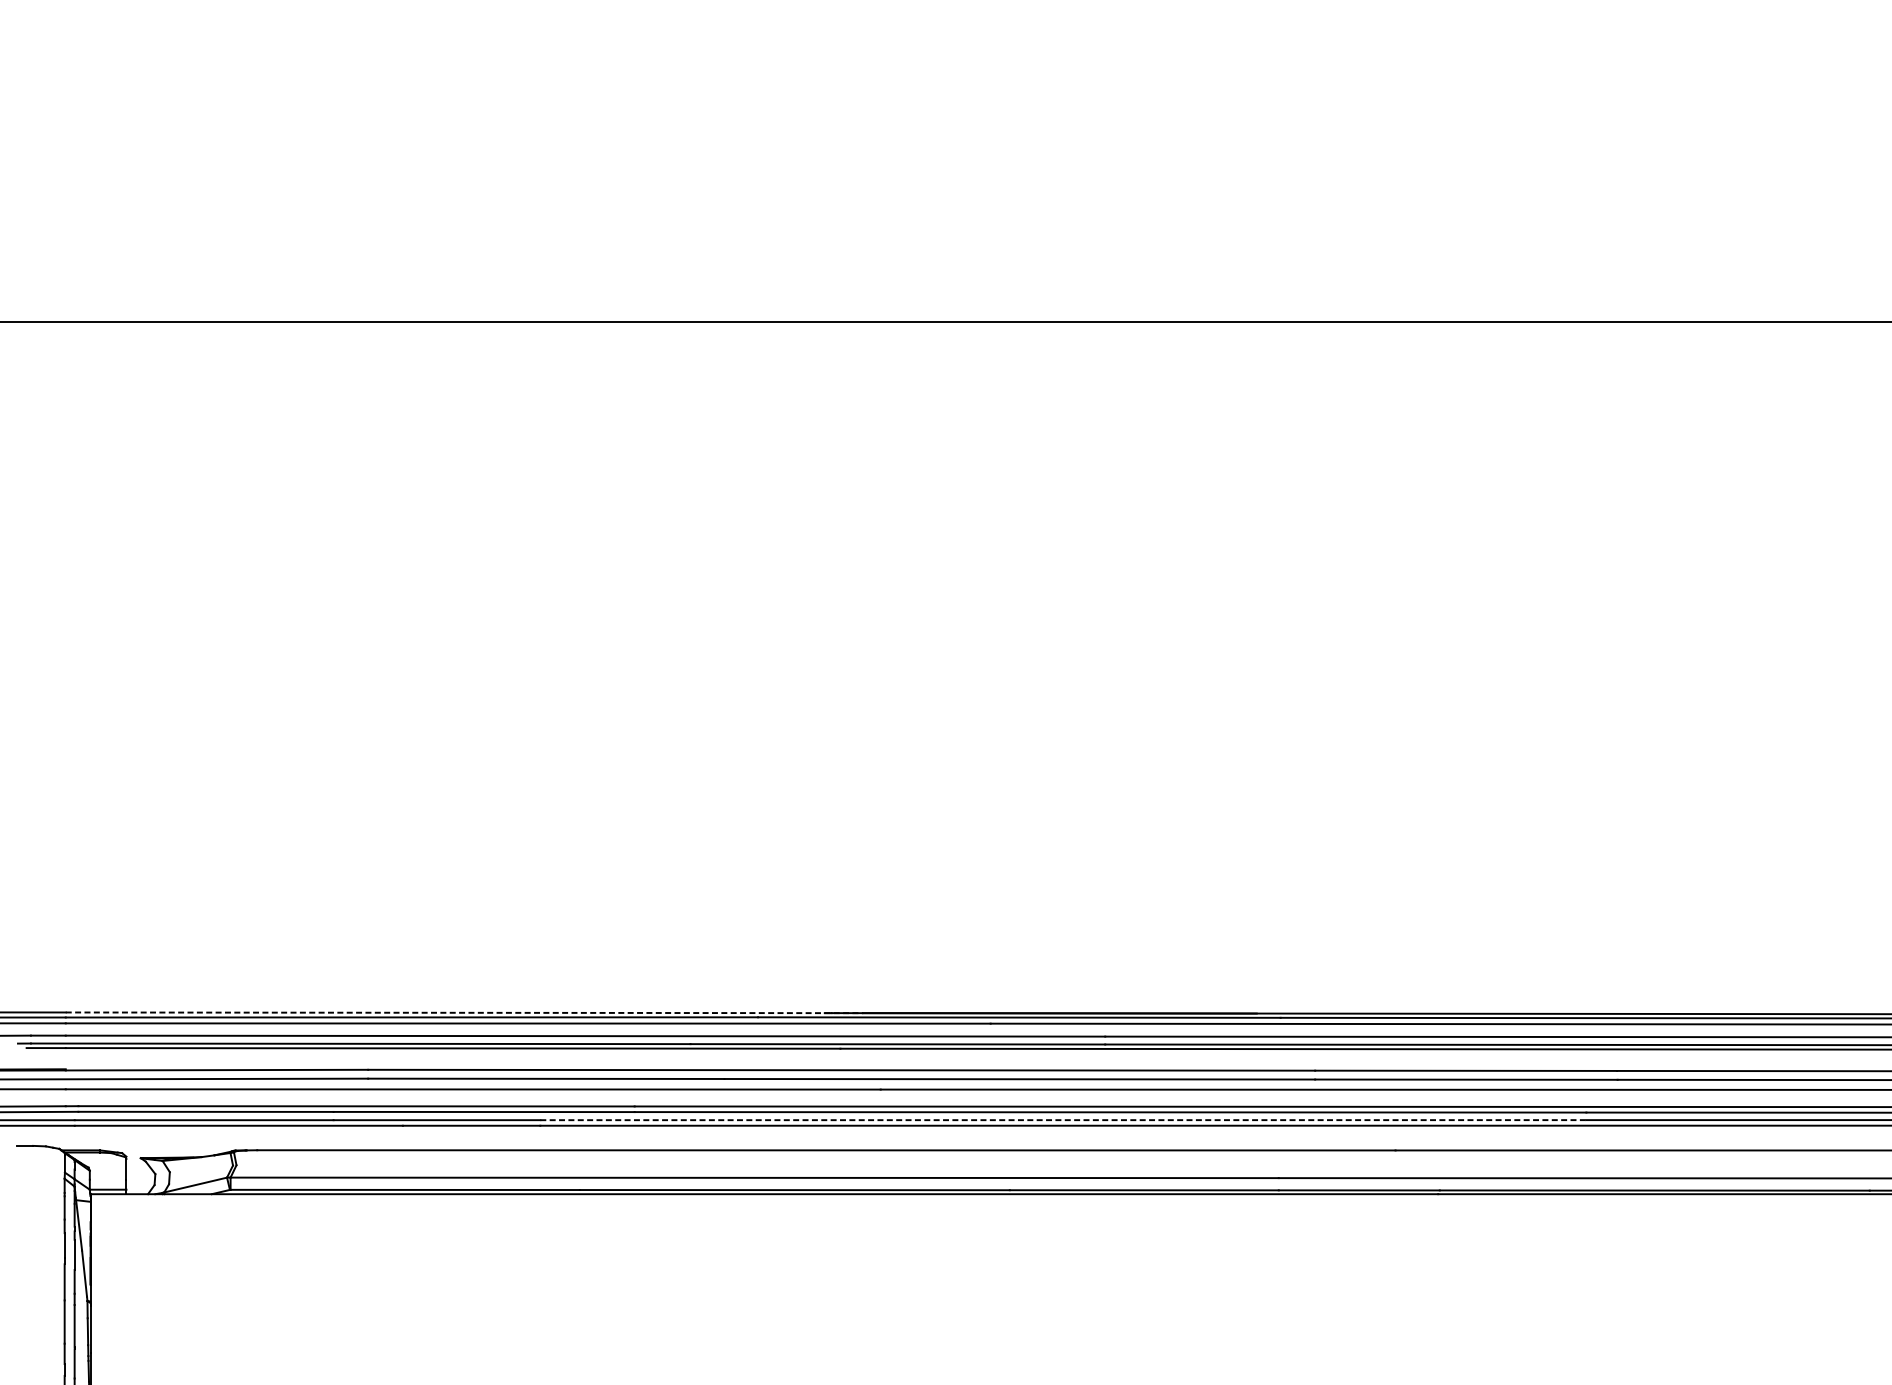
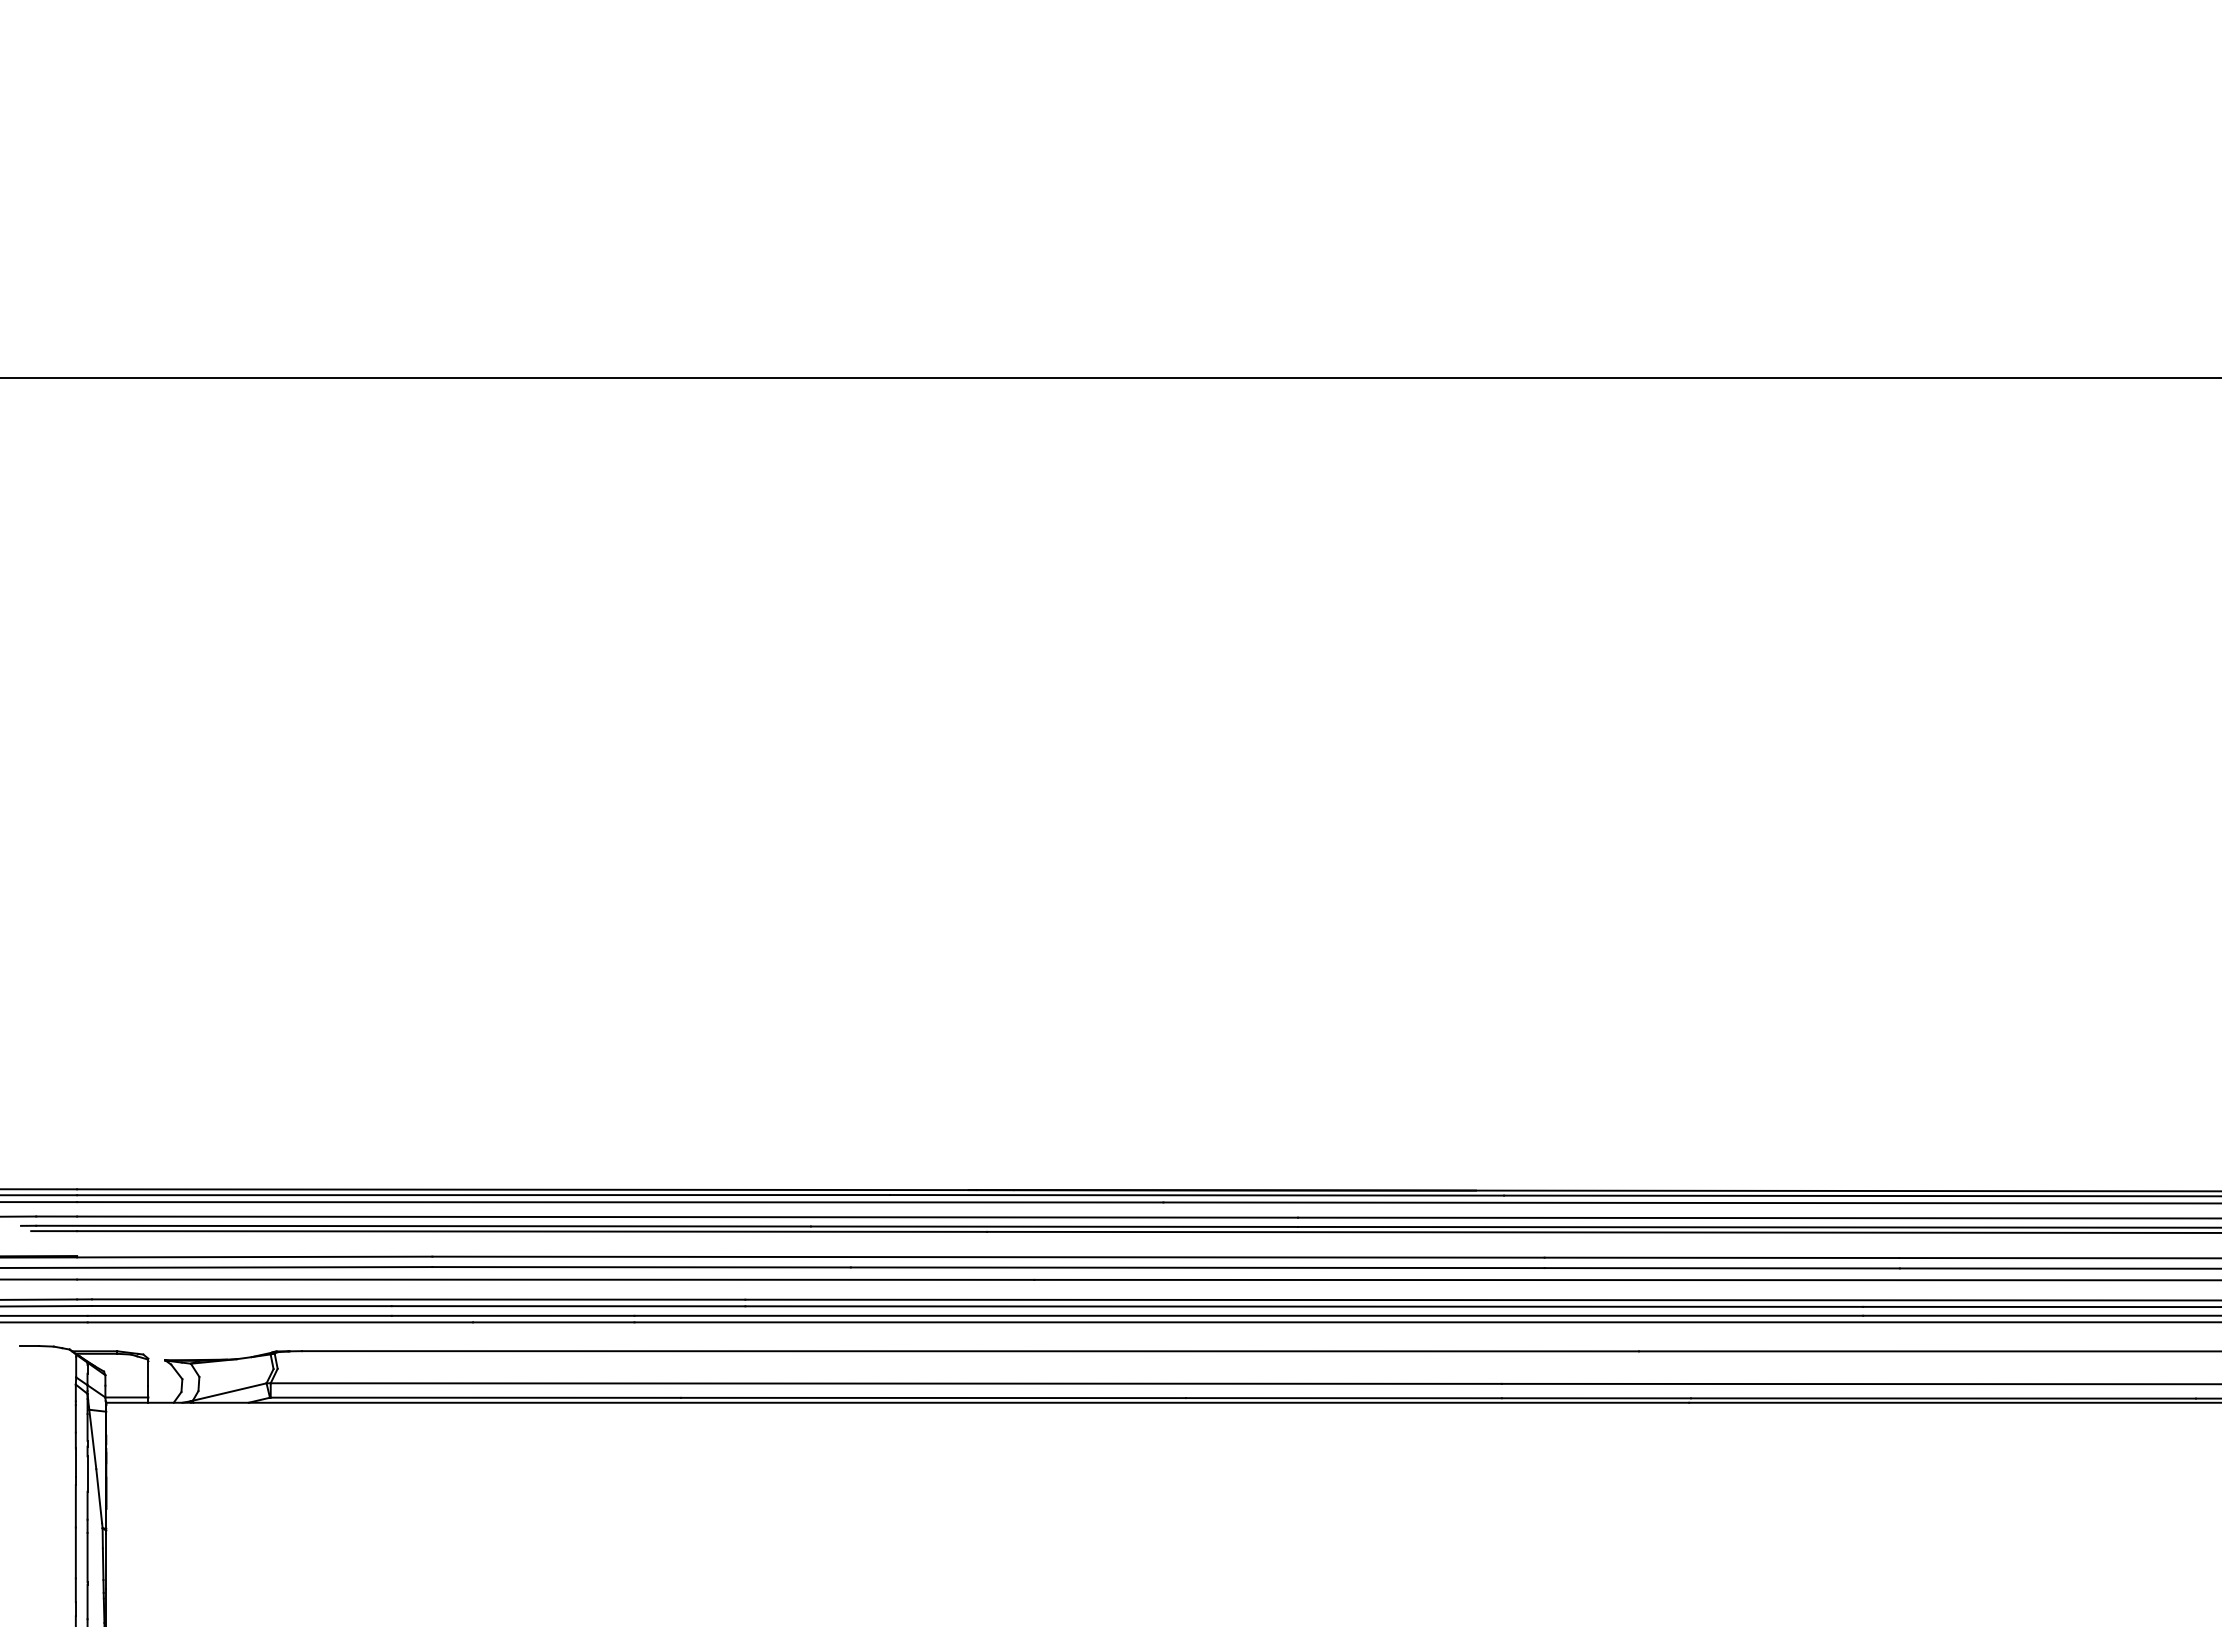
line: (464, 1012) -> (545, 1189), dashed -> solid
line: (1063, 1119) -> (1249, 1315), dashed -> solid

